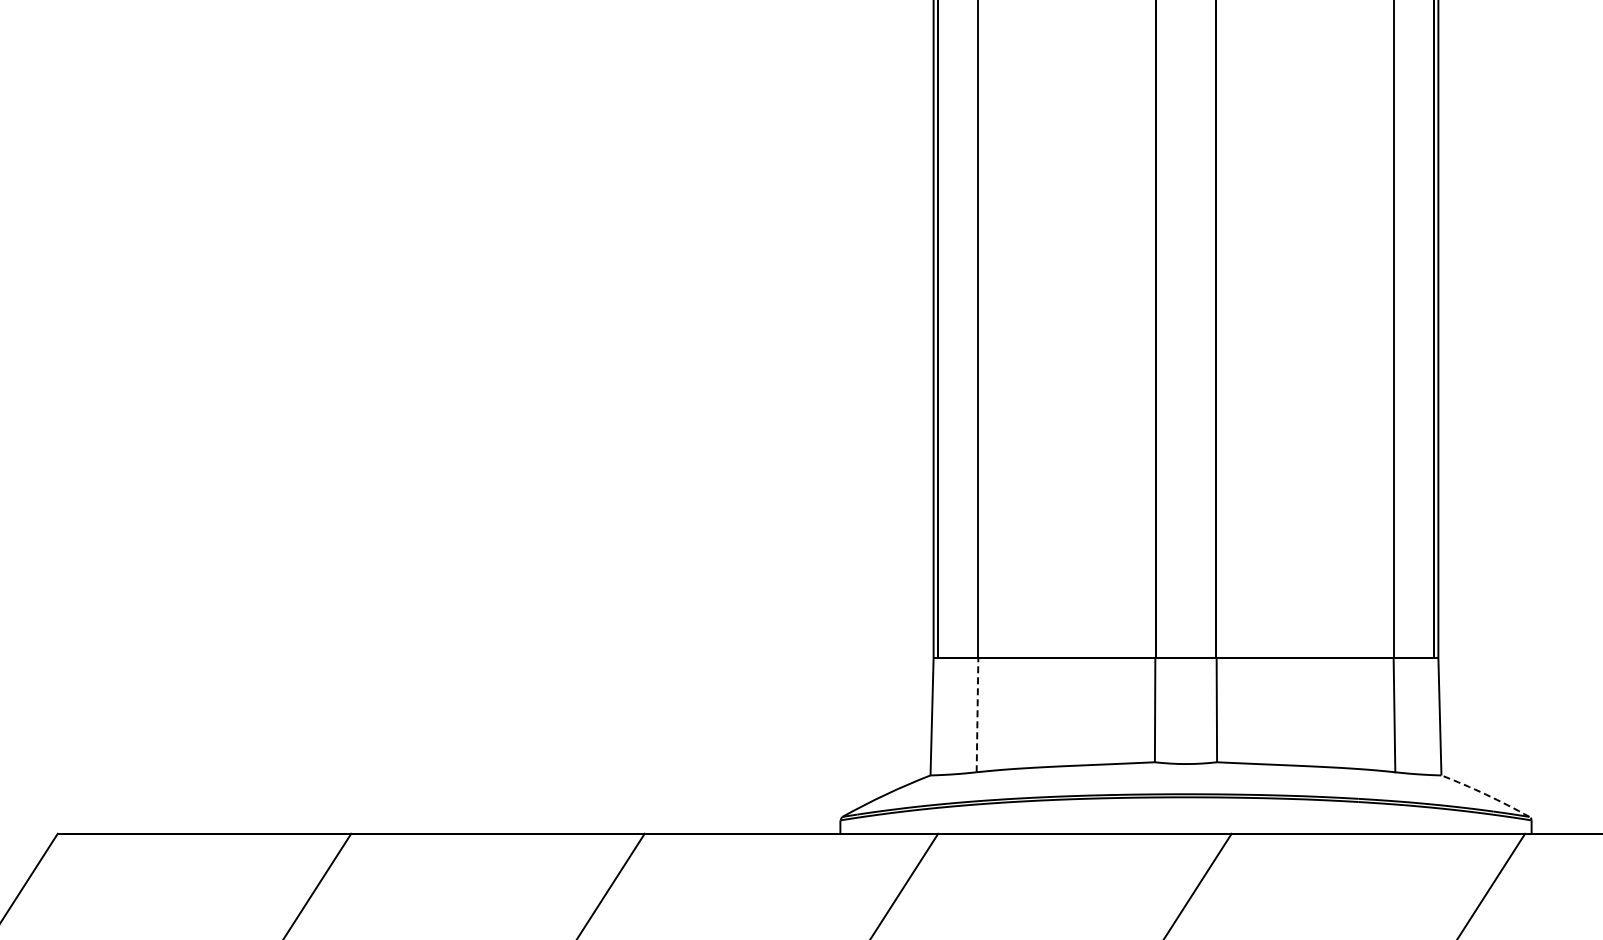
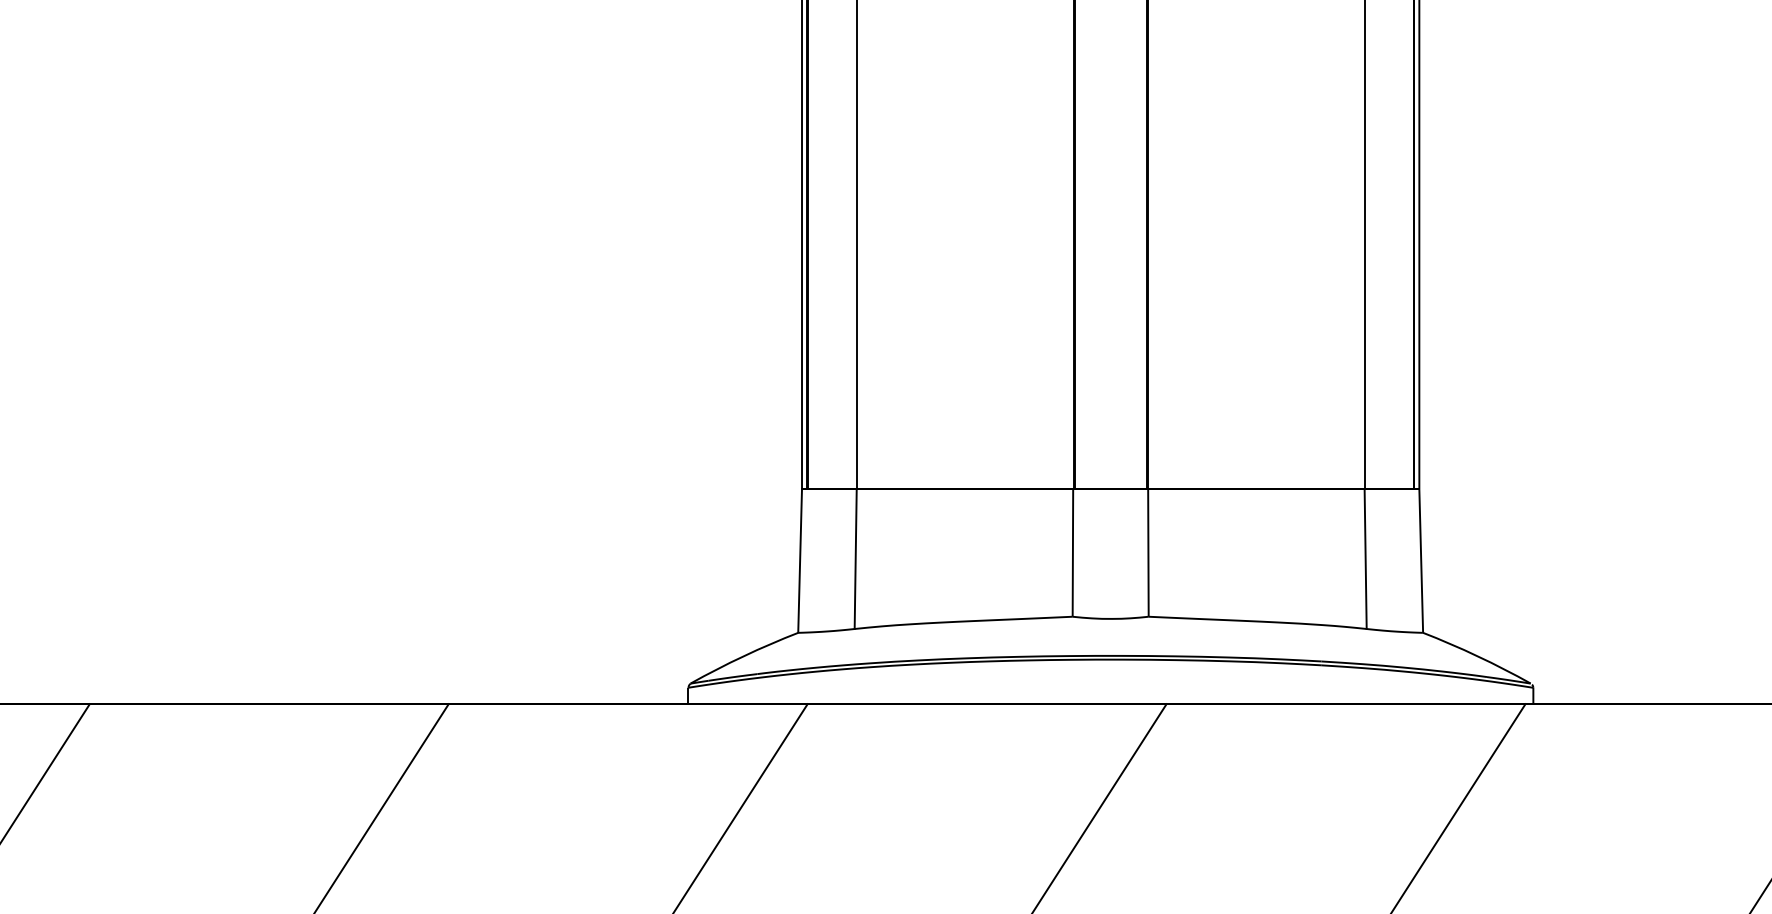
line: (977, 714) -> (855, 558), dashed -> solid
arc: (1486, 794) -> (1478, 656), dashed -> solid

